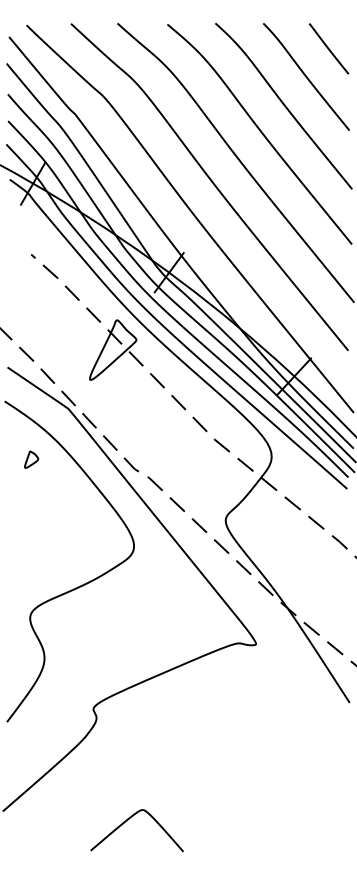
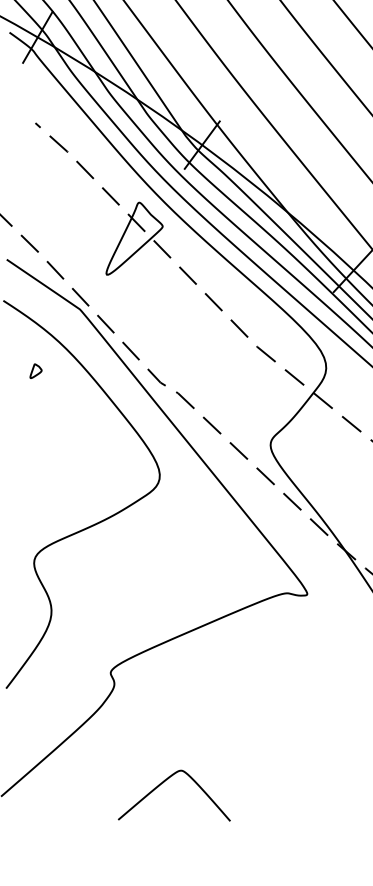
part: (31, 459) -> (35, 371), size x0.7
curve: (127, 821) -> (162, 784), moved

